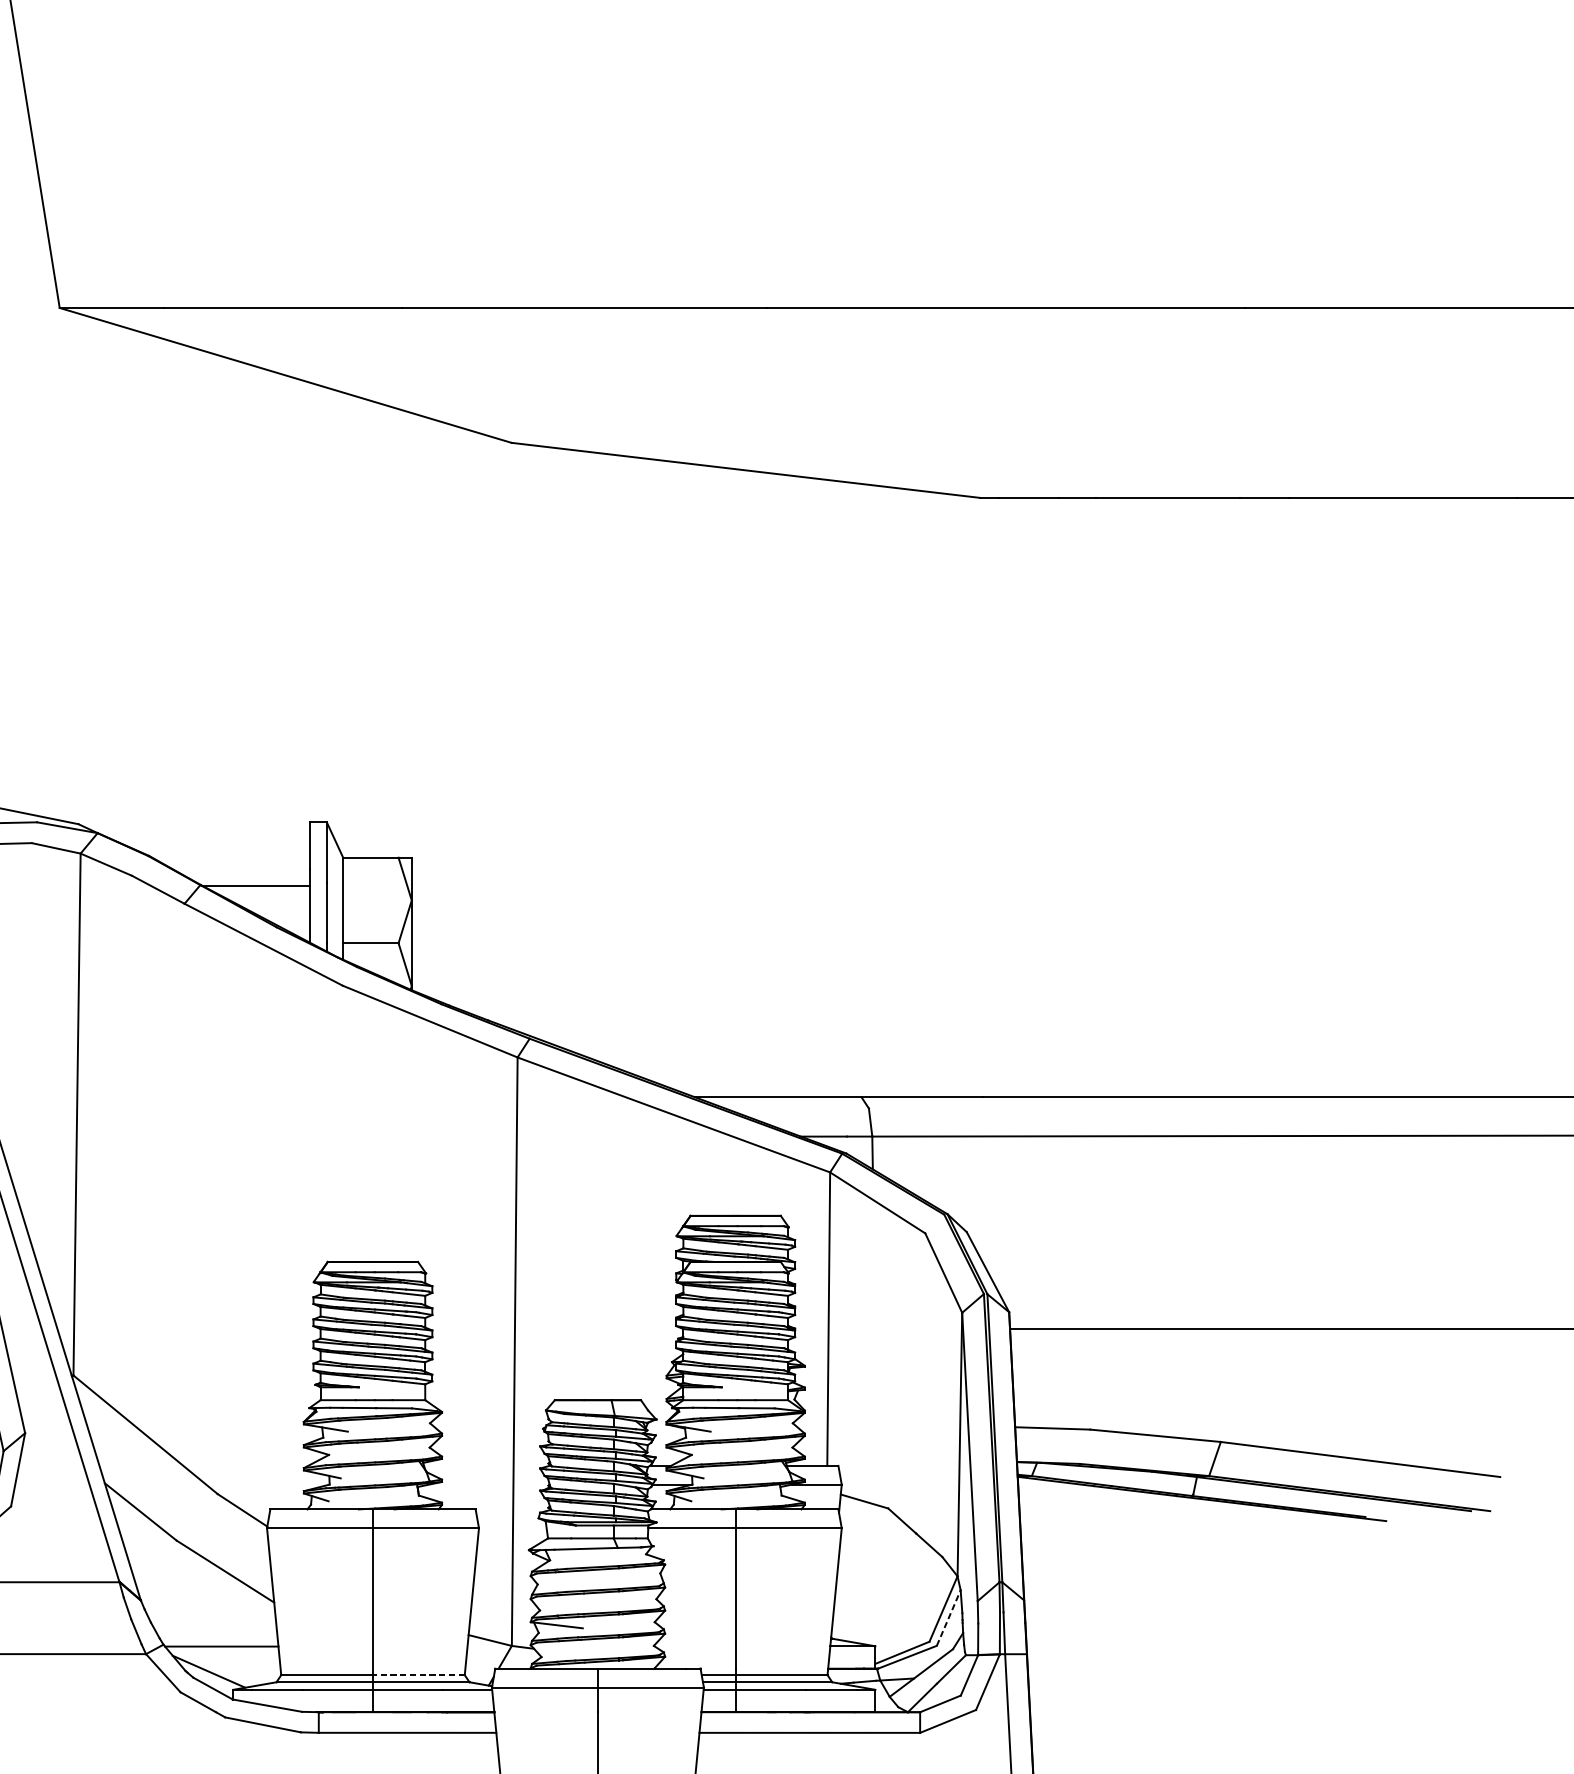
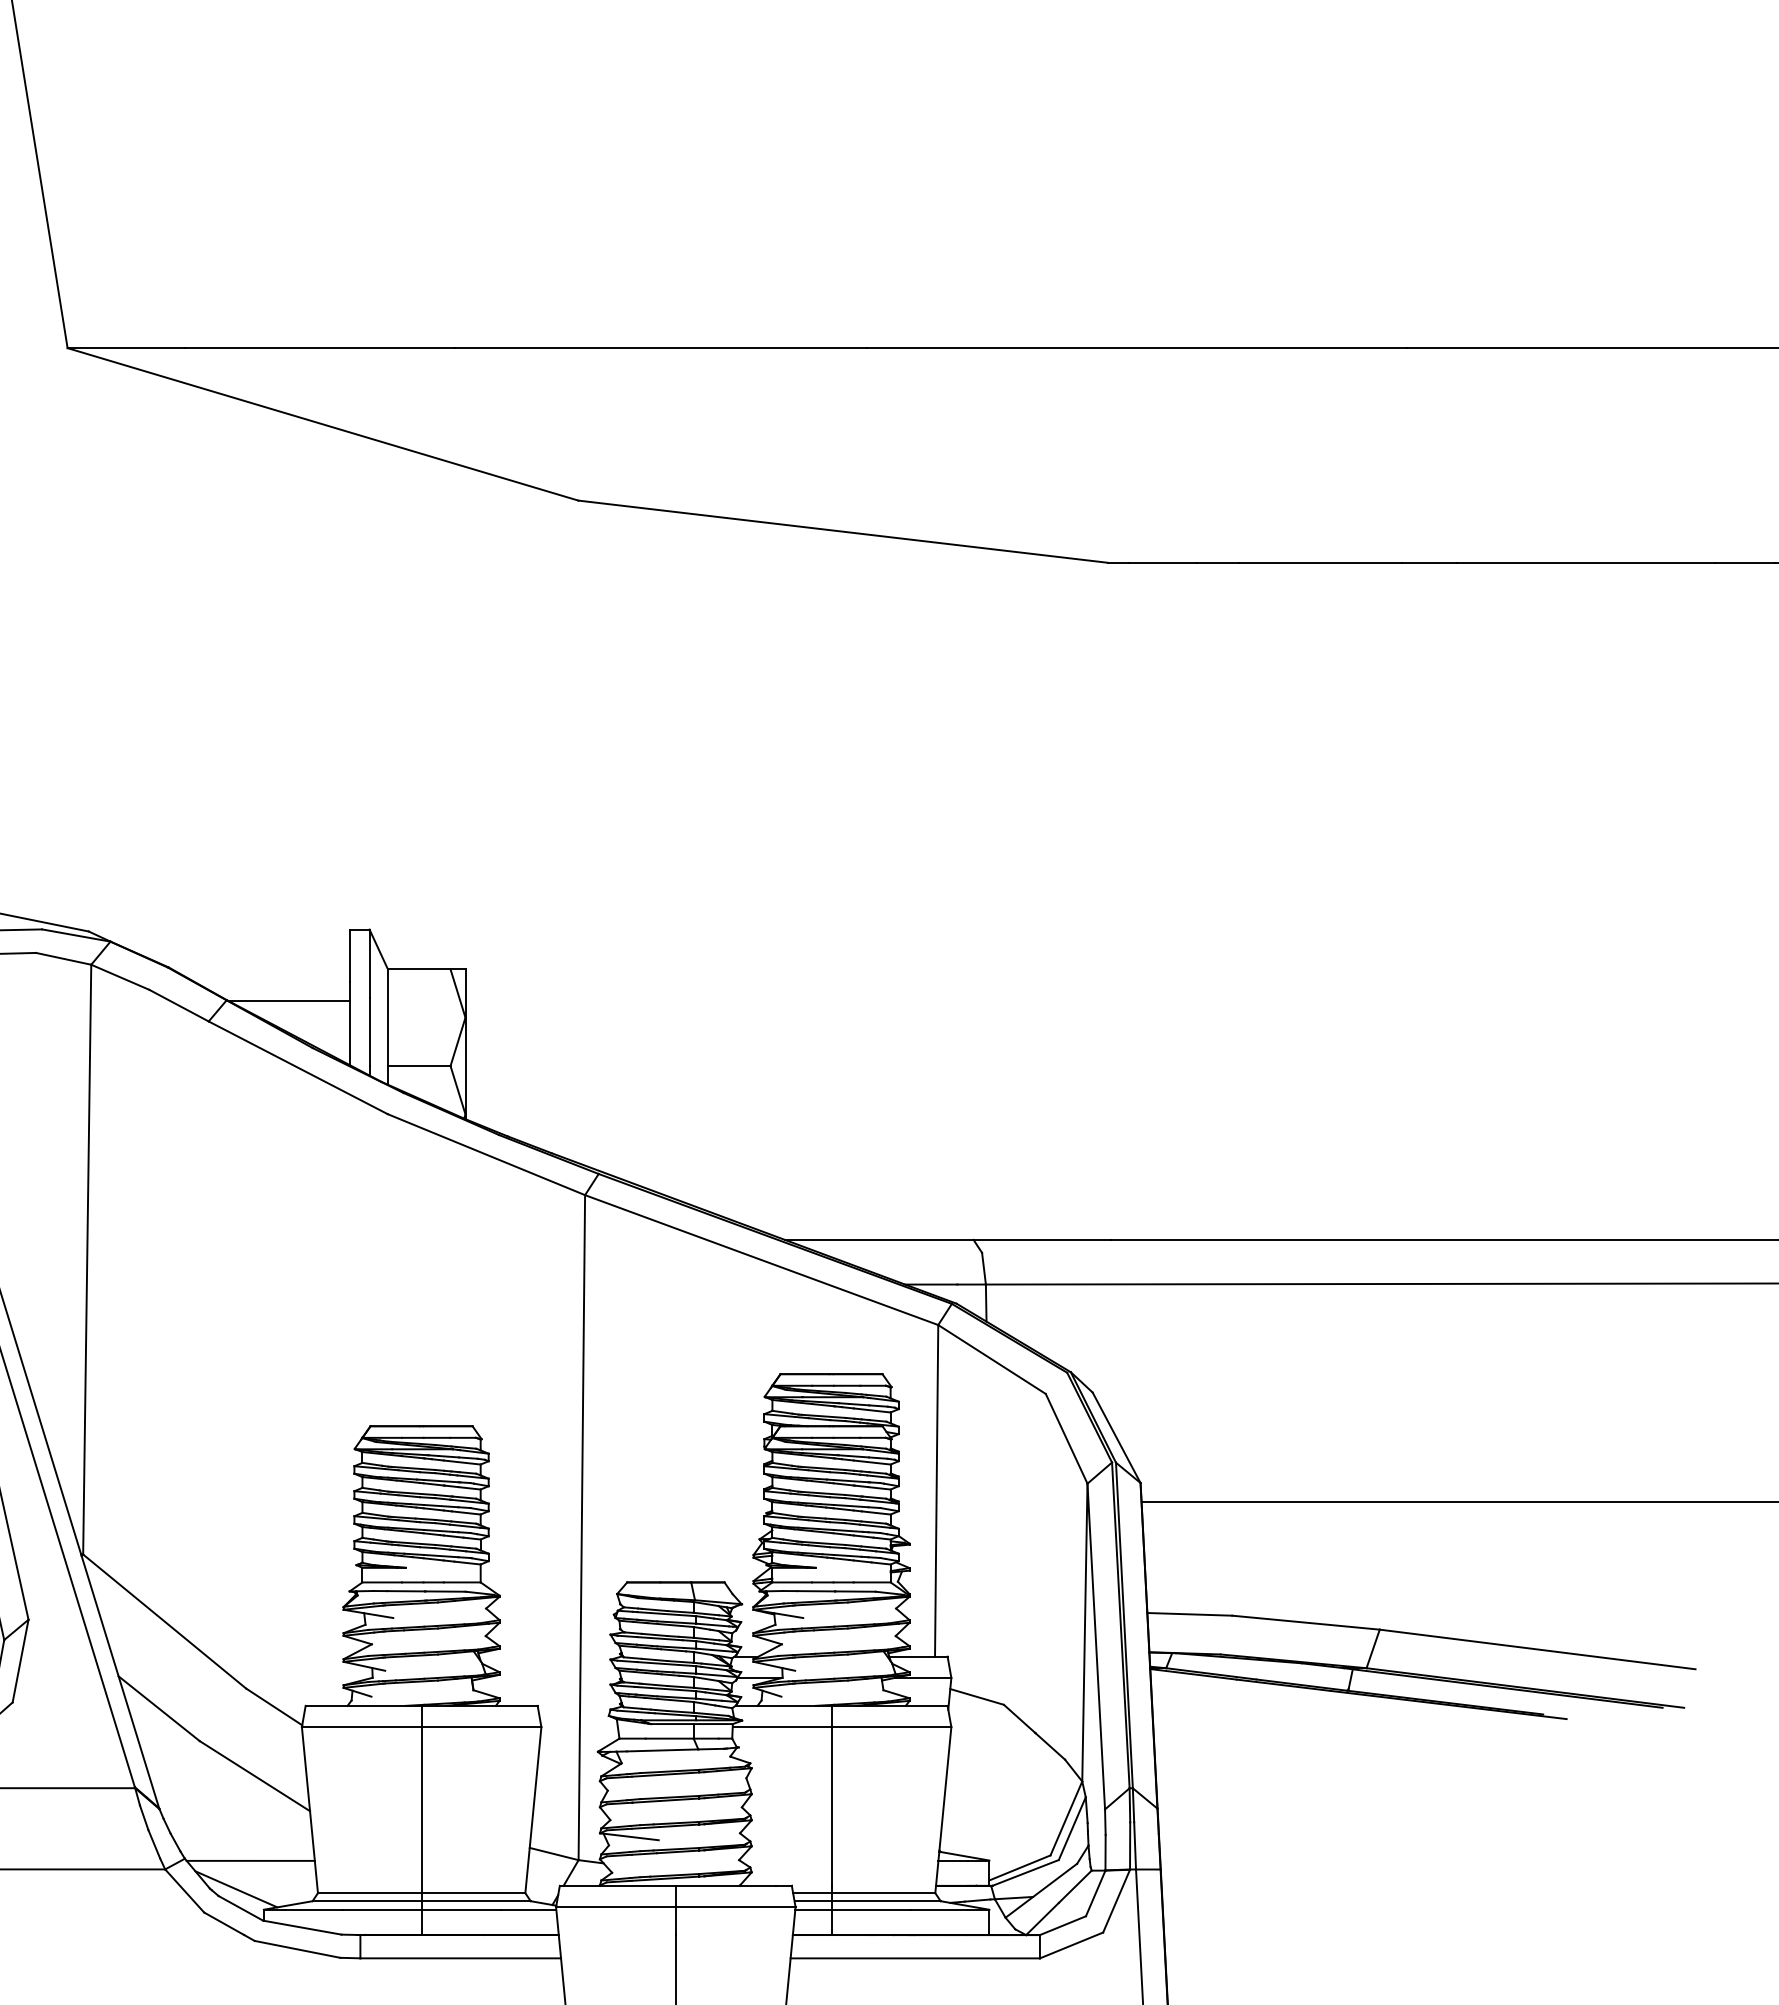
line: (948, 1617) -> (1072, 1828), dashed -> solid
line: (418, 1675) -> (473, 1893), dashed -> solid

